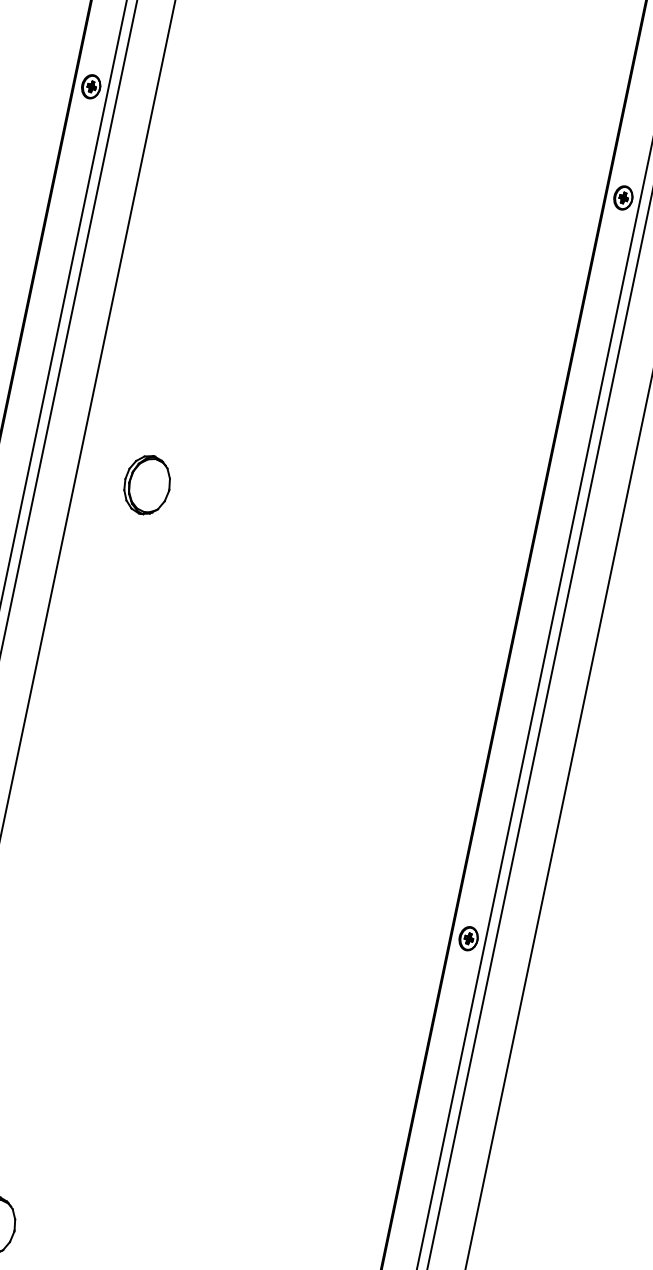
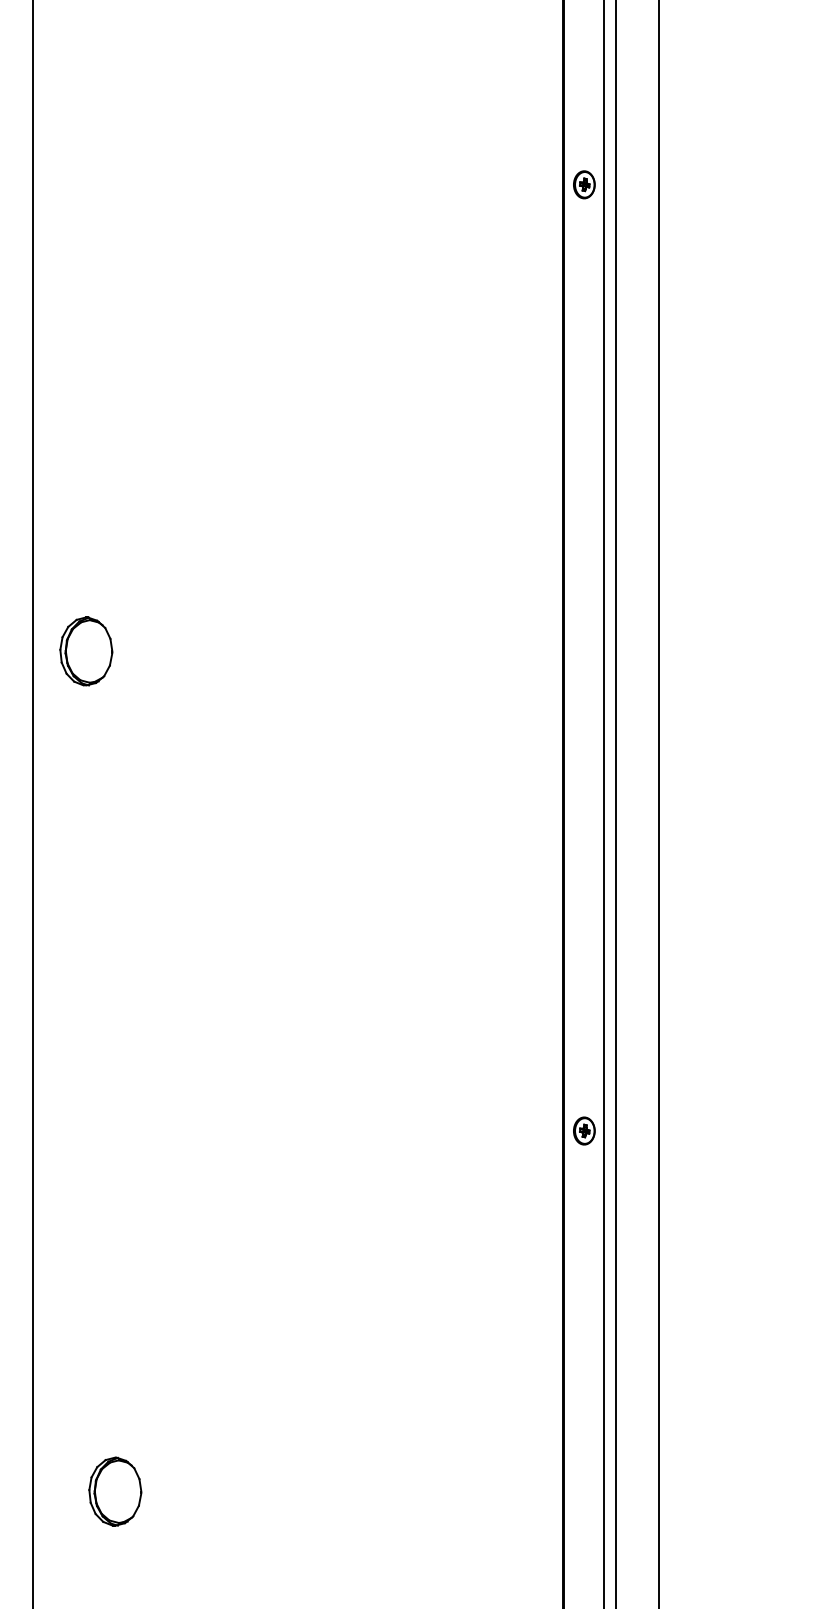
part: (147, 485) -> (86, 651), moved
part: (468, 938) -> (584, 1130), moved

